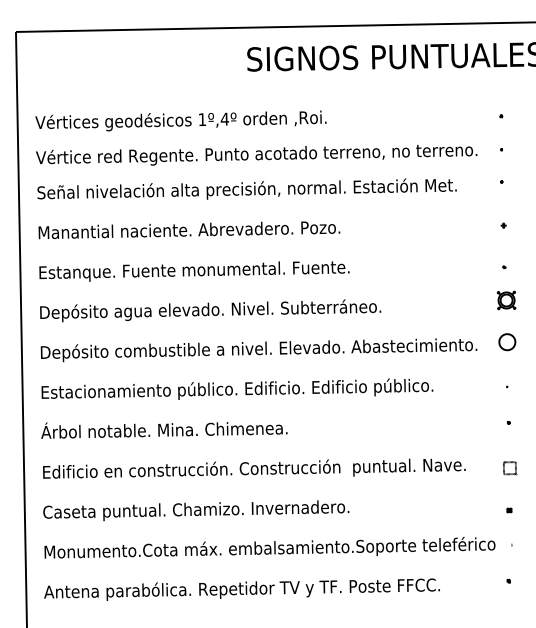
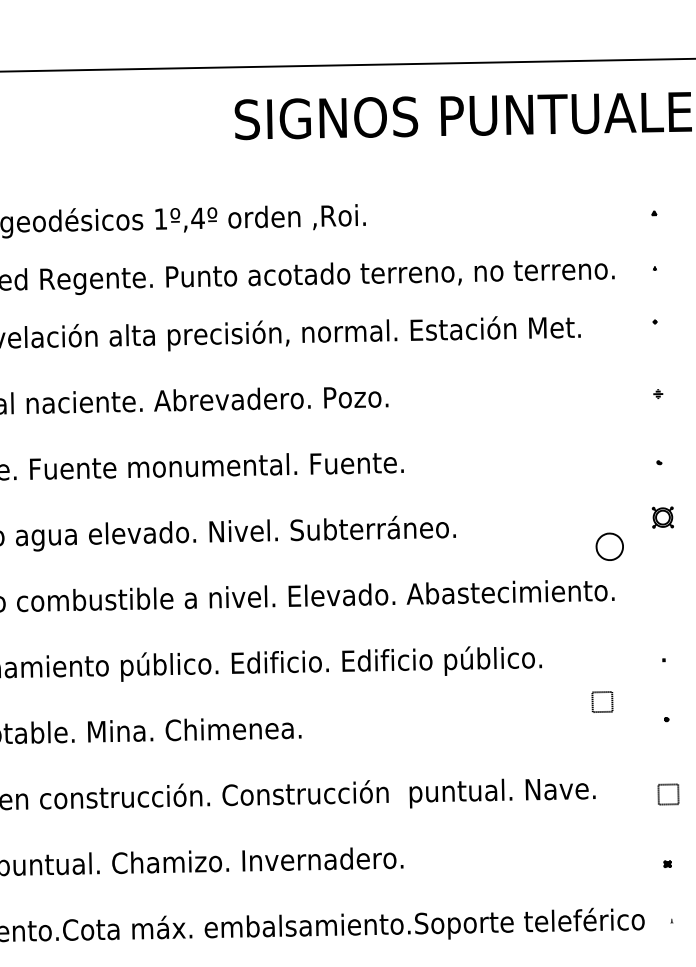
part: (506, 300) -> (662, 517), size x0.7
part: (507, 342) -> (610, 547), moved
part: (470, 412) -> (603, 702), added

